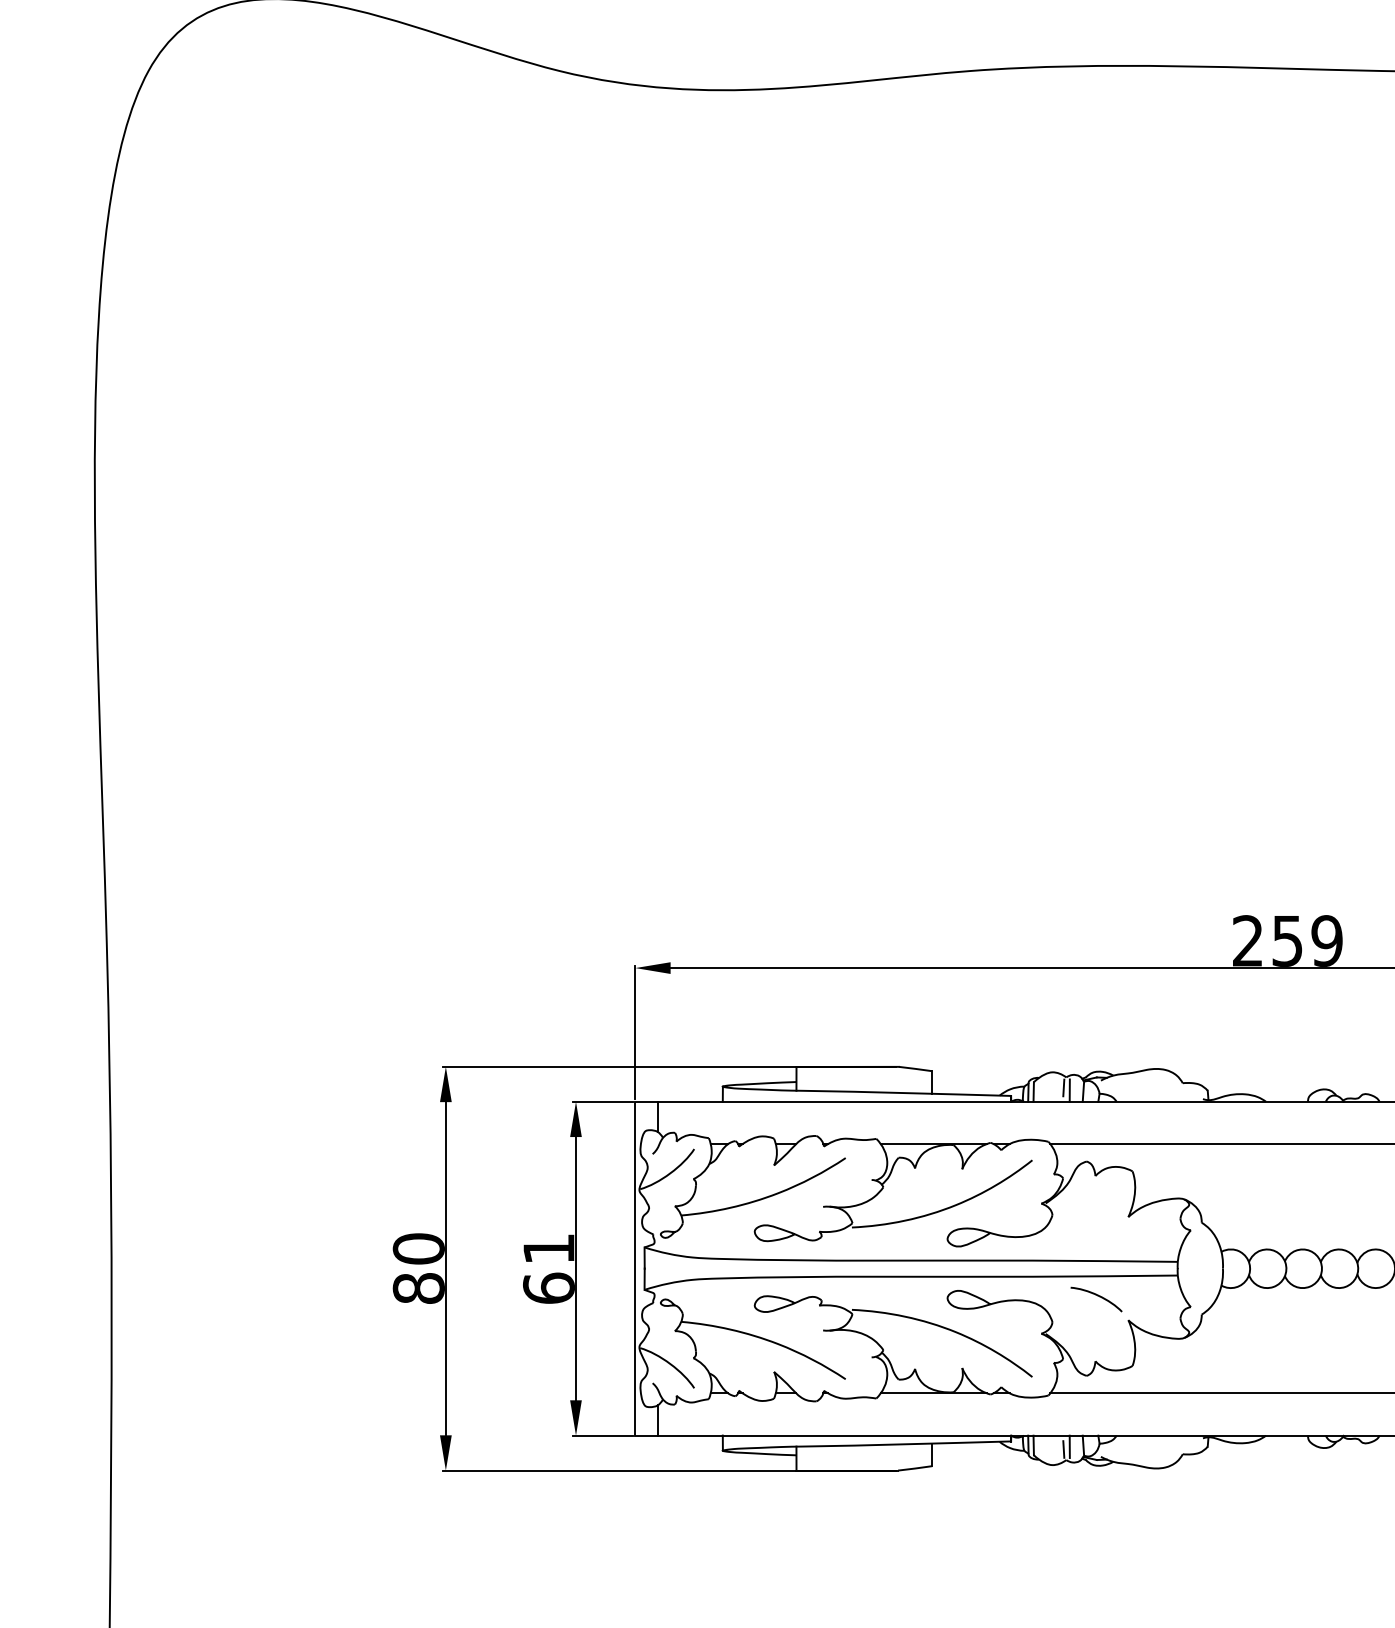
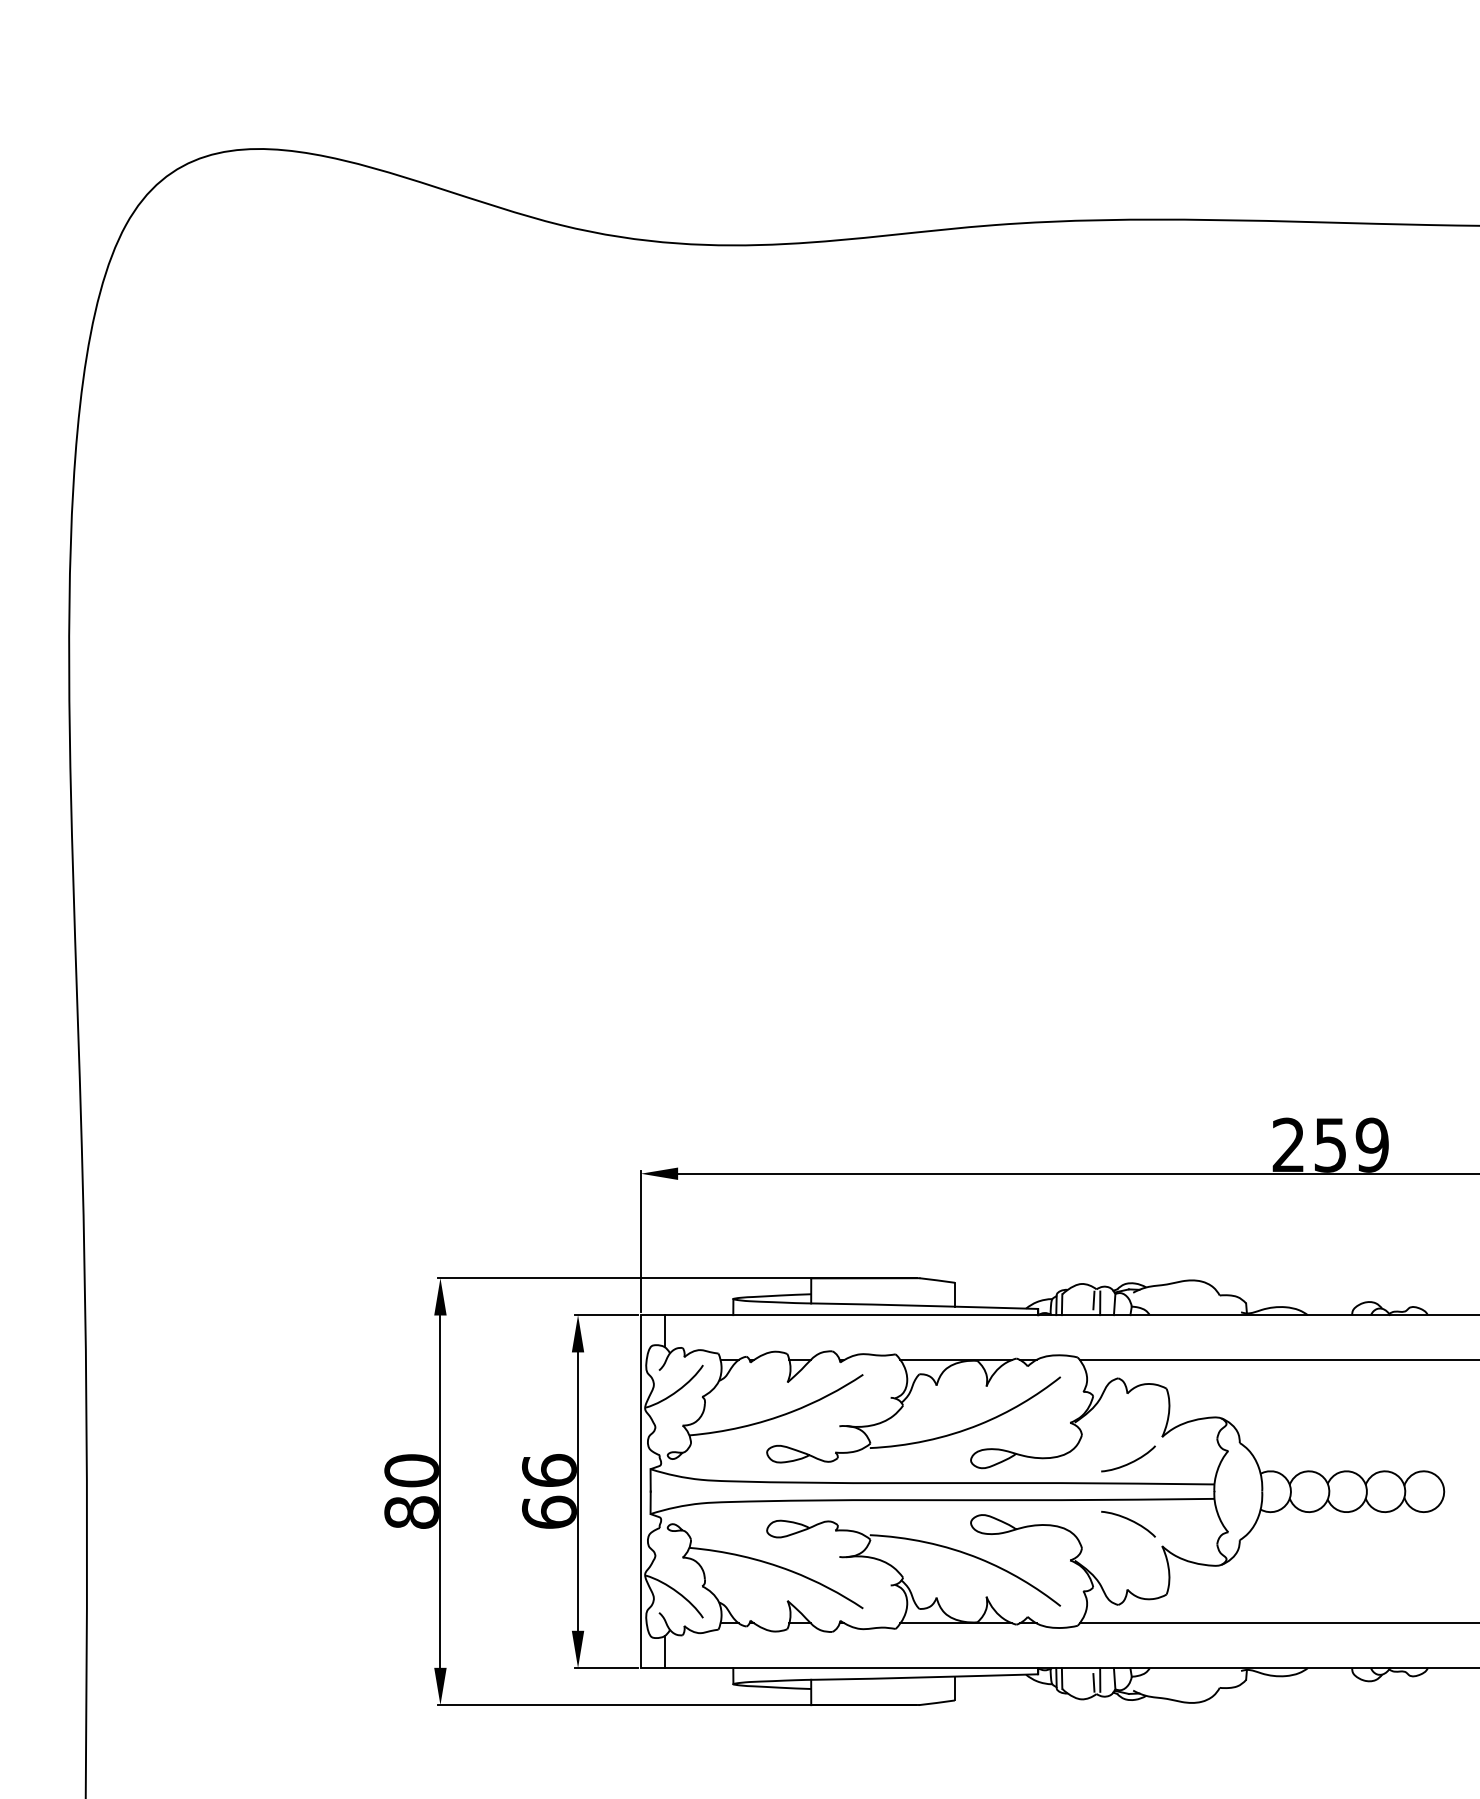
curve: (1097, 1241) -> (1129, 1462), added
text: (549, 1248) -> (549, 1470), 61 -> 66

